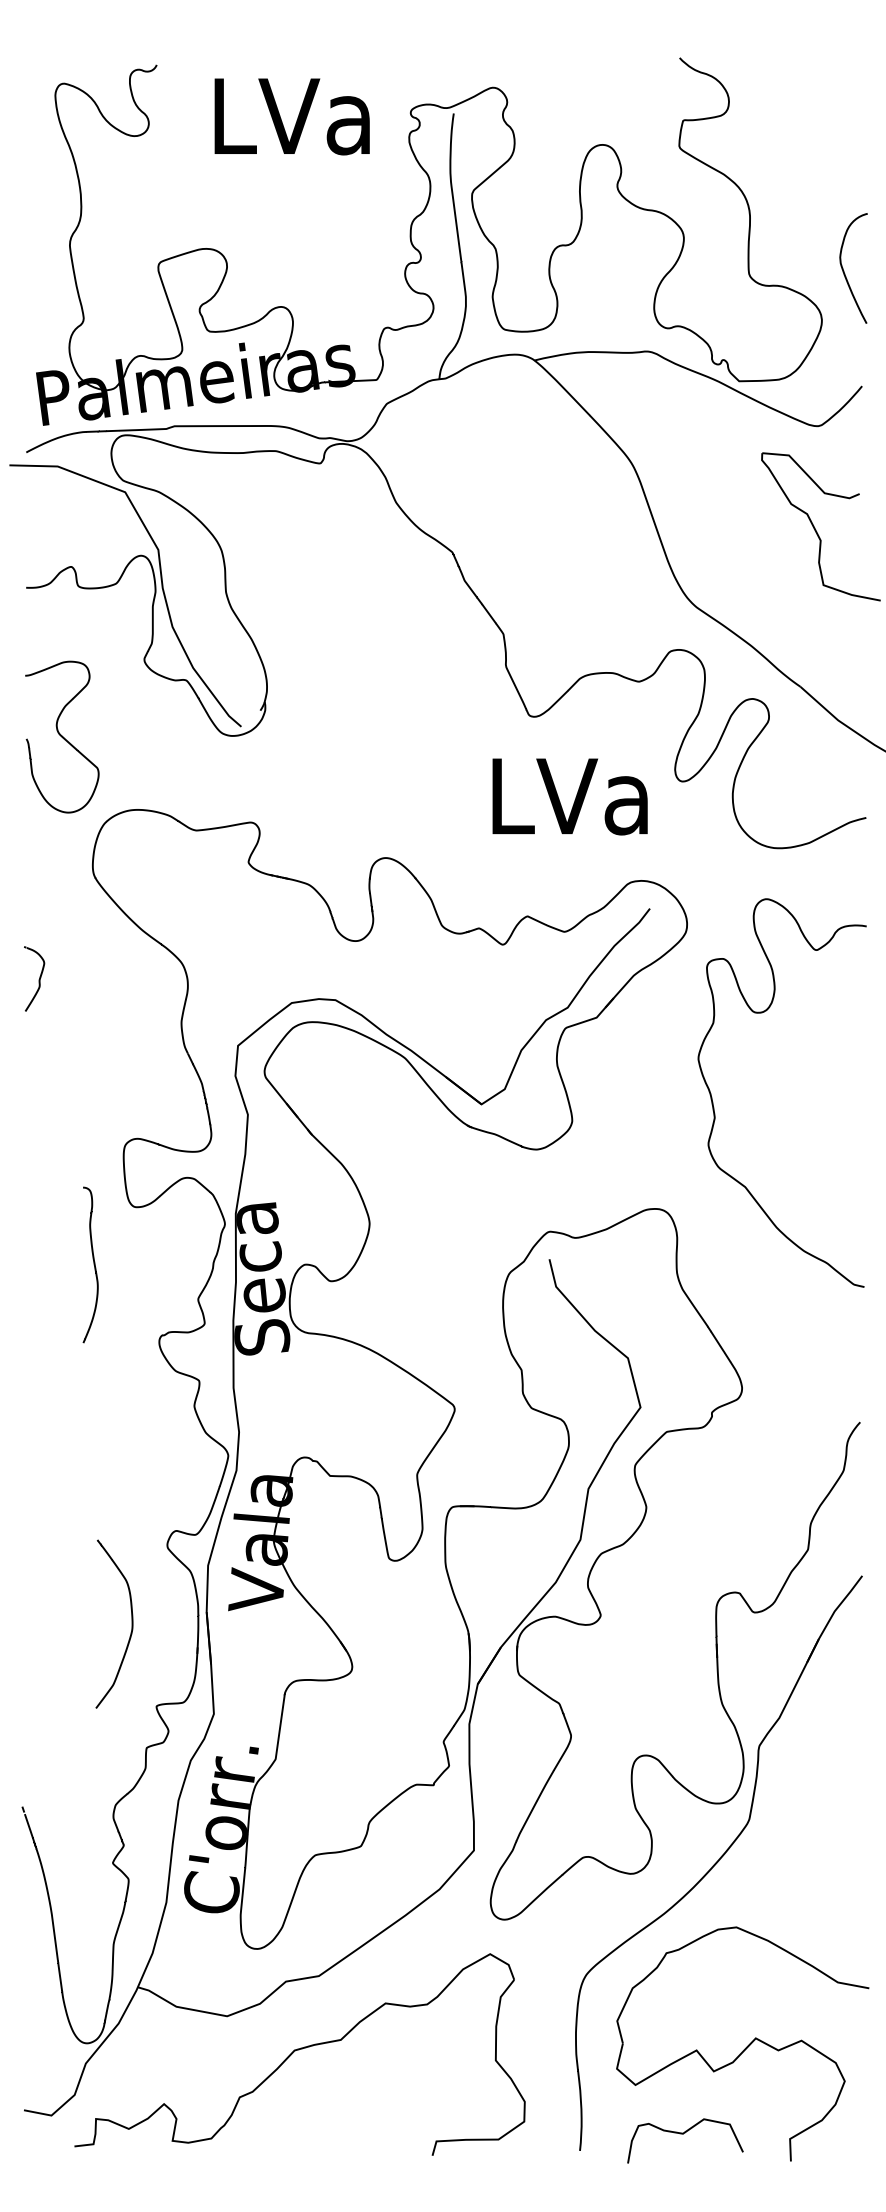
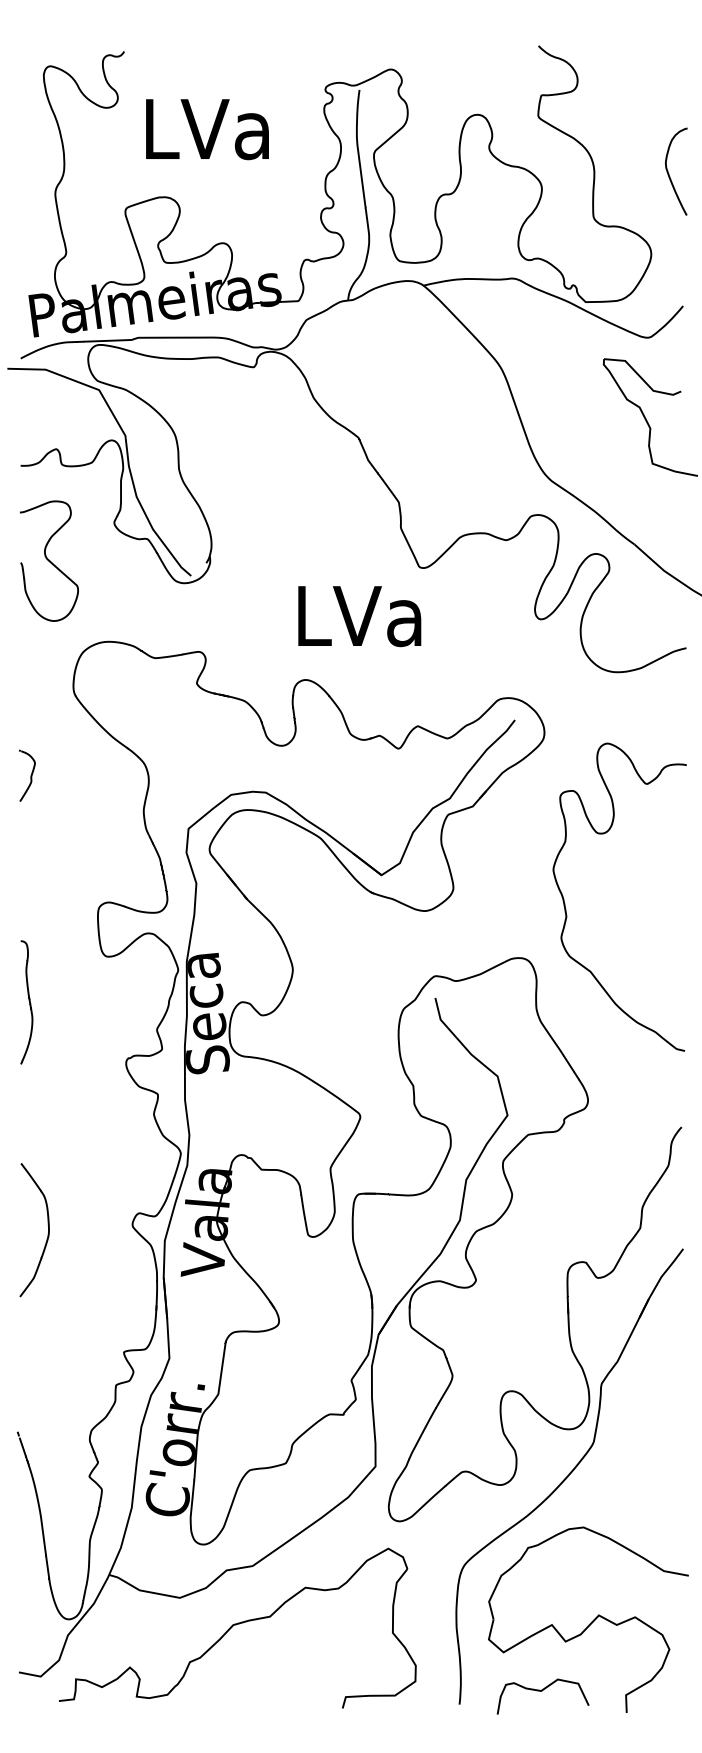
text: (292, 116) -> (207, 129), moved
curve: (844, 270) -> (669, 173), moved
curve: (61, 736) -> (48, 560), moved
text: (569, 796) -> (359, 616), moved
curve: (713, 1100) -> (565, 903), moved
curve: (92, 1263) -> (28, 1001), moved
curve: (130, 1629) -> (47, 1234), moved

